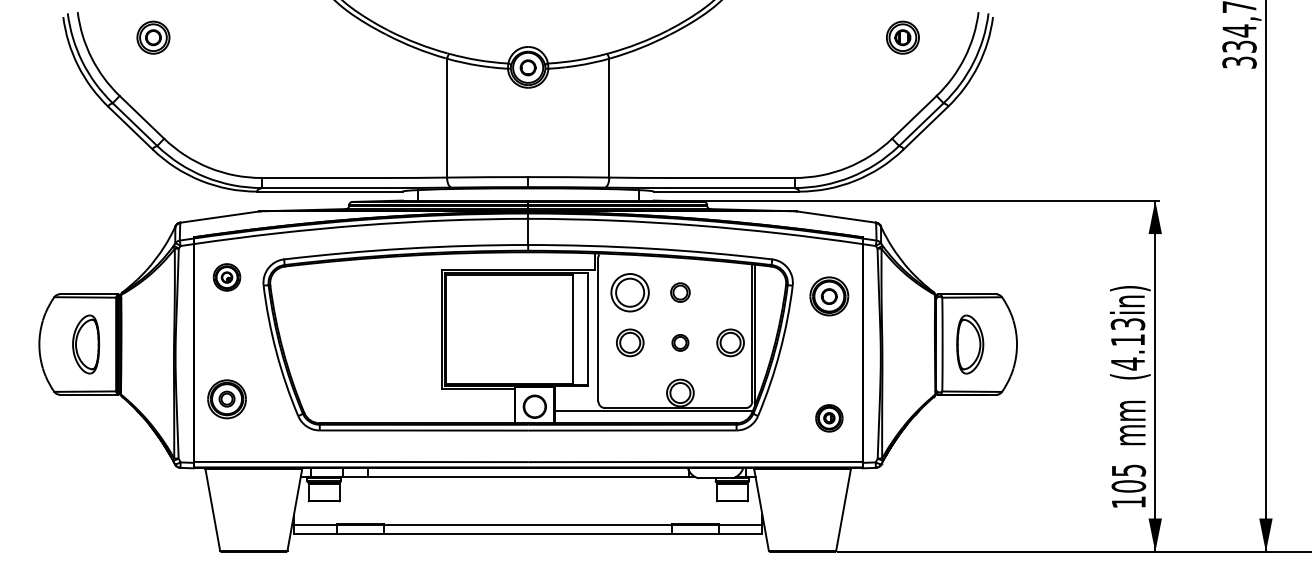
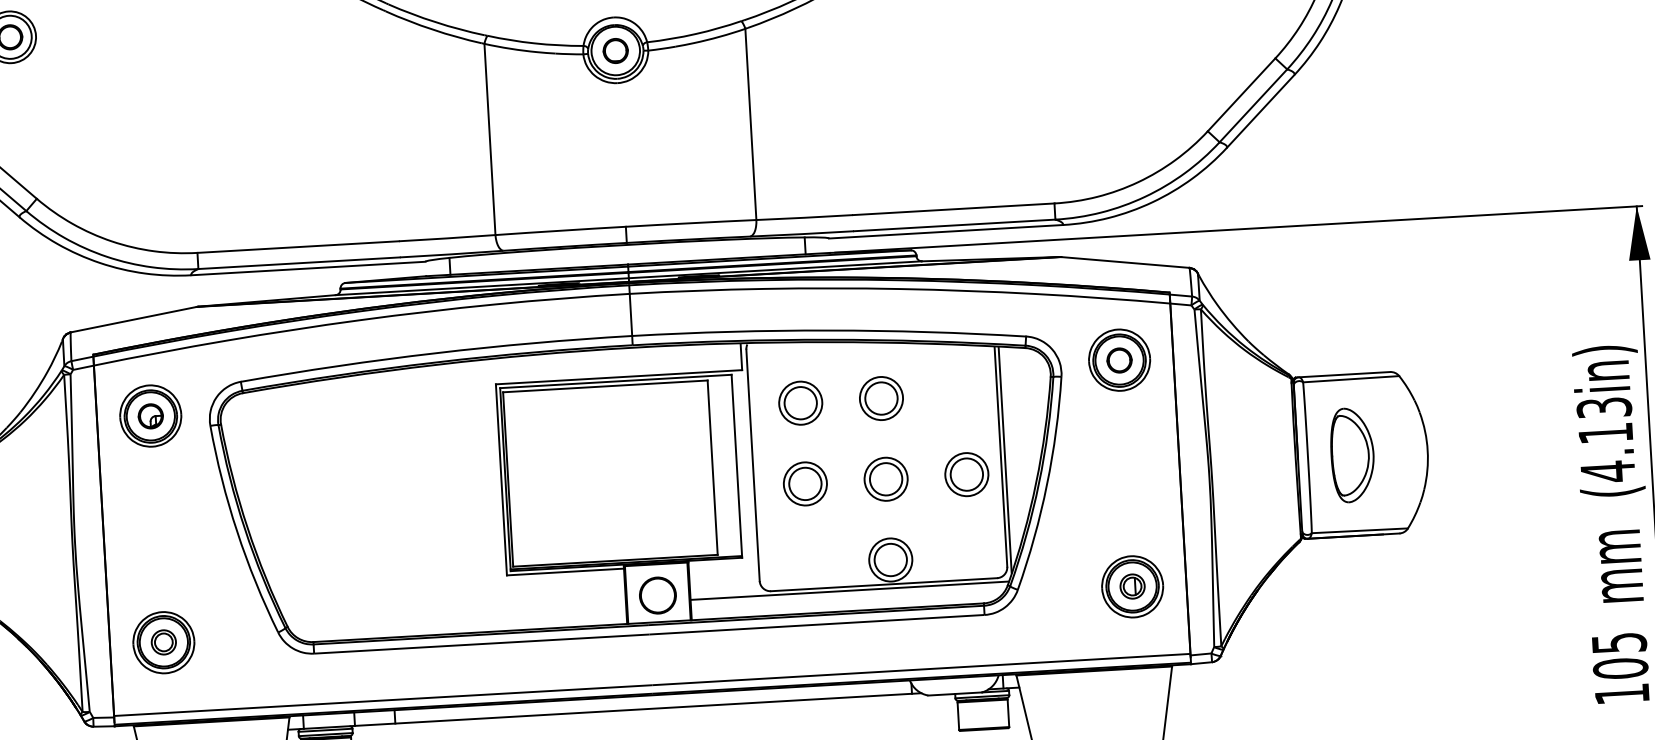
part: (226, 277) -> (149, 416), size x1.43
part: (630, 292) -> (801, 402), size x0.71
part: (680, 292) -> (881, 398), size x1.43
part: (829, 296) -> (1119, 360), moved
part: (680, 342) -> (886, 478), size x1.67
part: (226, 399) -> (162, 643), moved
part: (829, 418) -> (1132, 587), size x1.43

